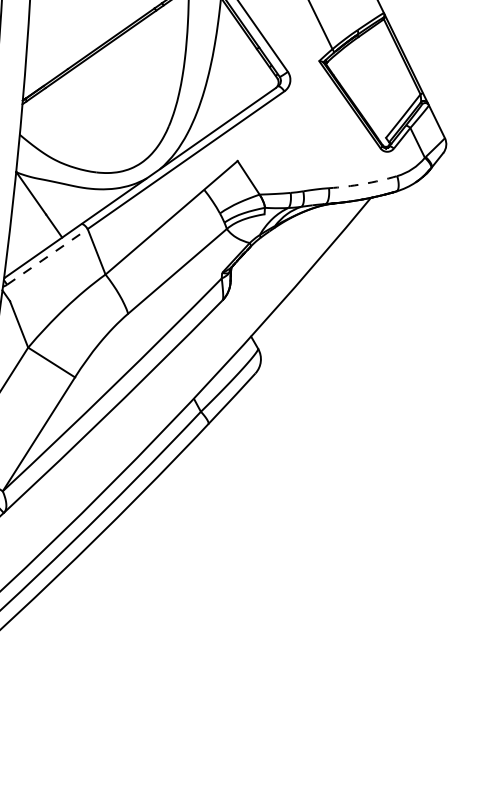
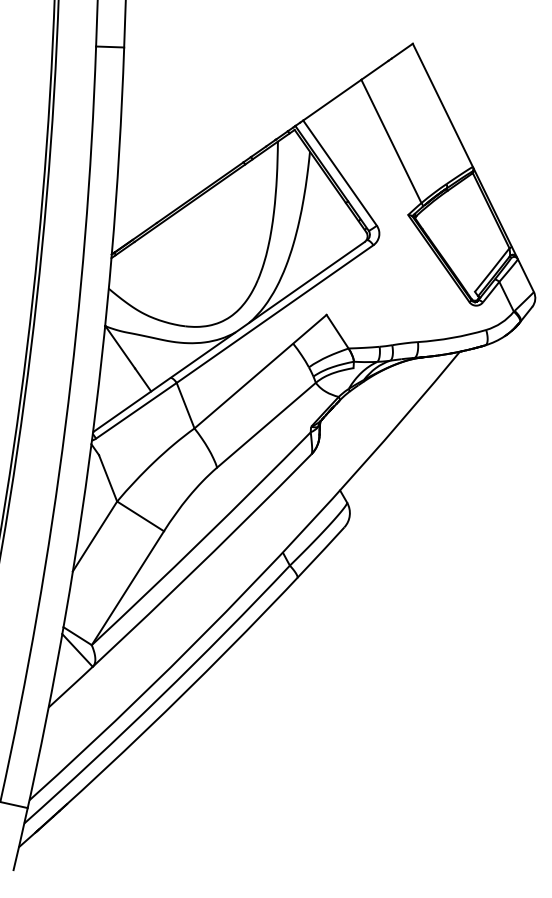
arc: (363, 183) -> (452, 337), dashed -> solid
line: (47, 256) -> (136, 410), dashed -> solid

